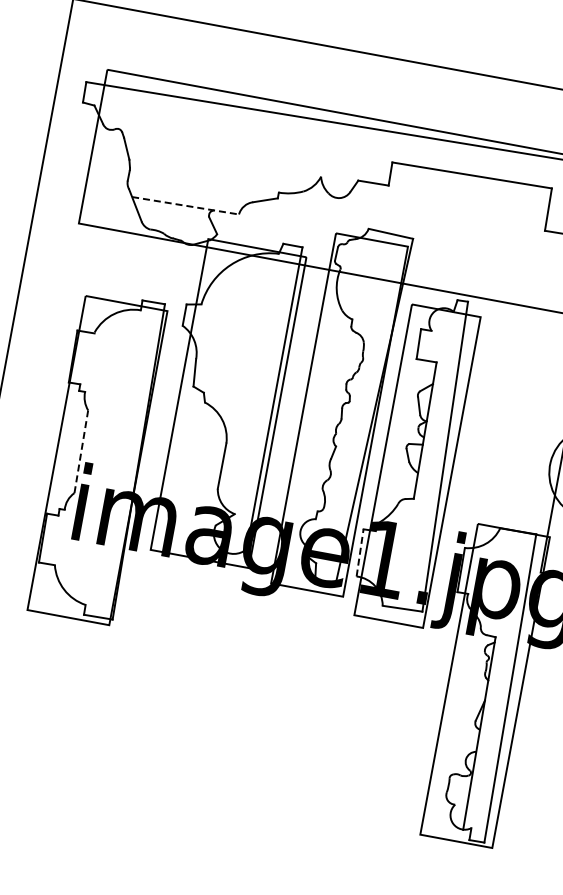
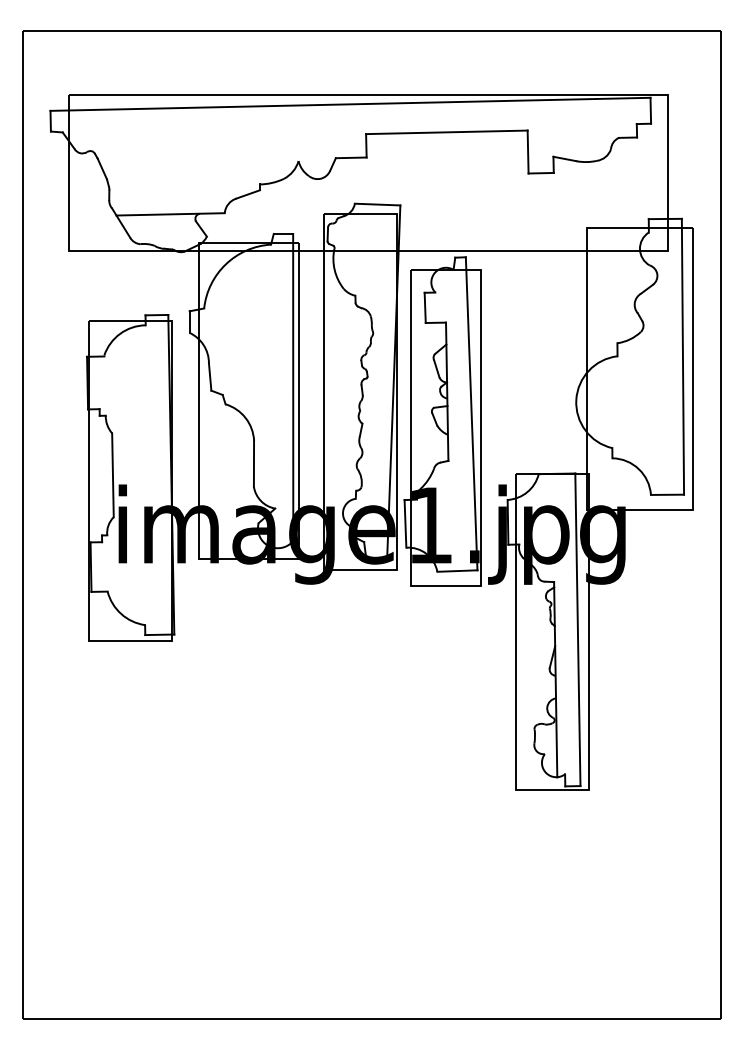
line: (186, 206) -> (171, 214), dashed -> solid
line: (80, 451) -> (112, 475), dashed -> solid
line: (360, 552) -> (405, 523), dashed -> solid

